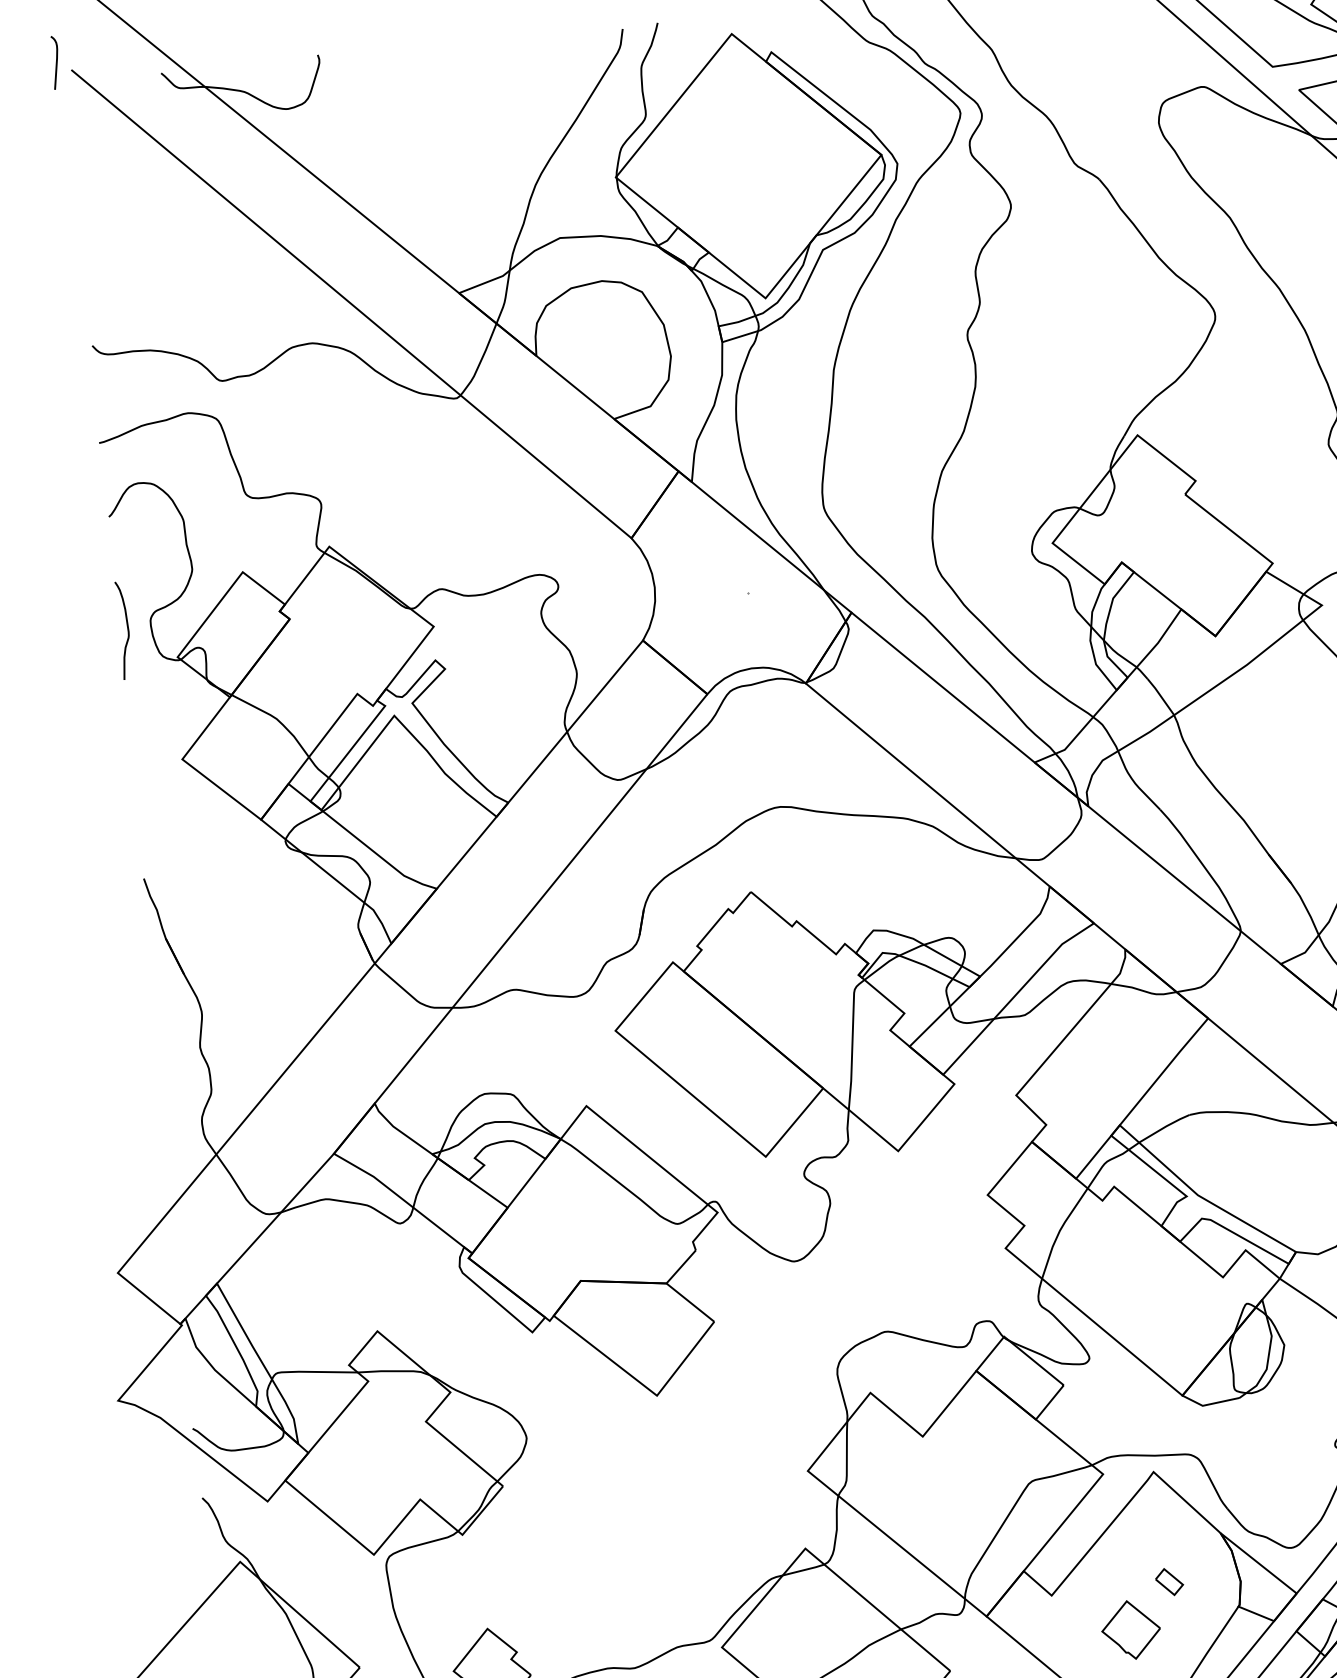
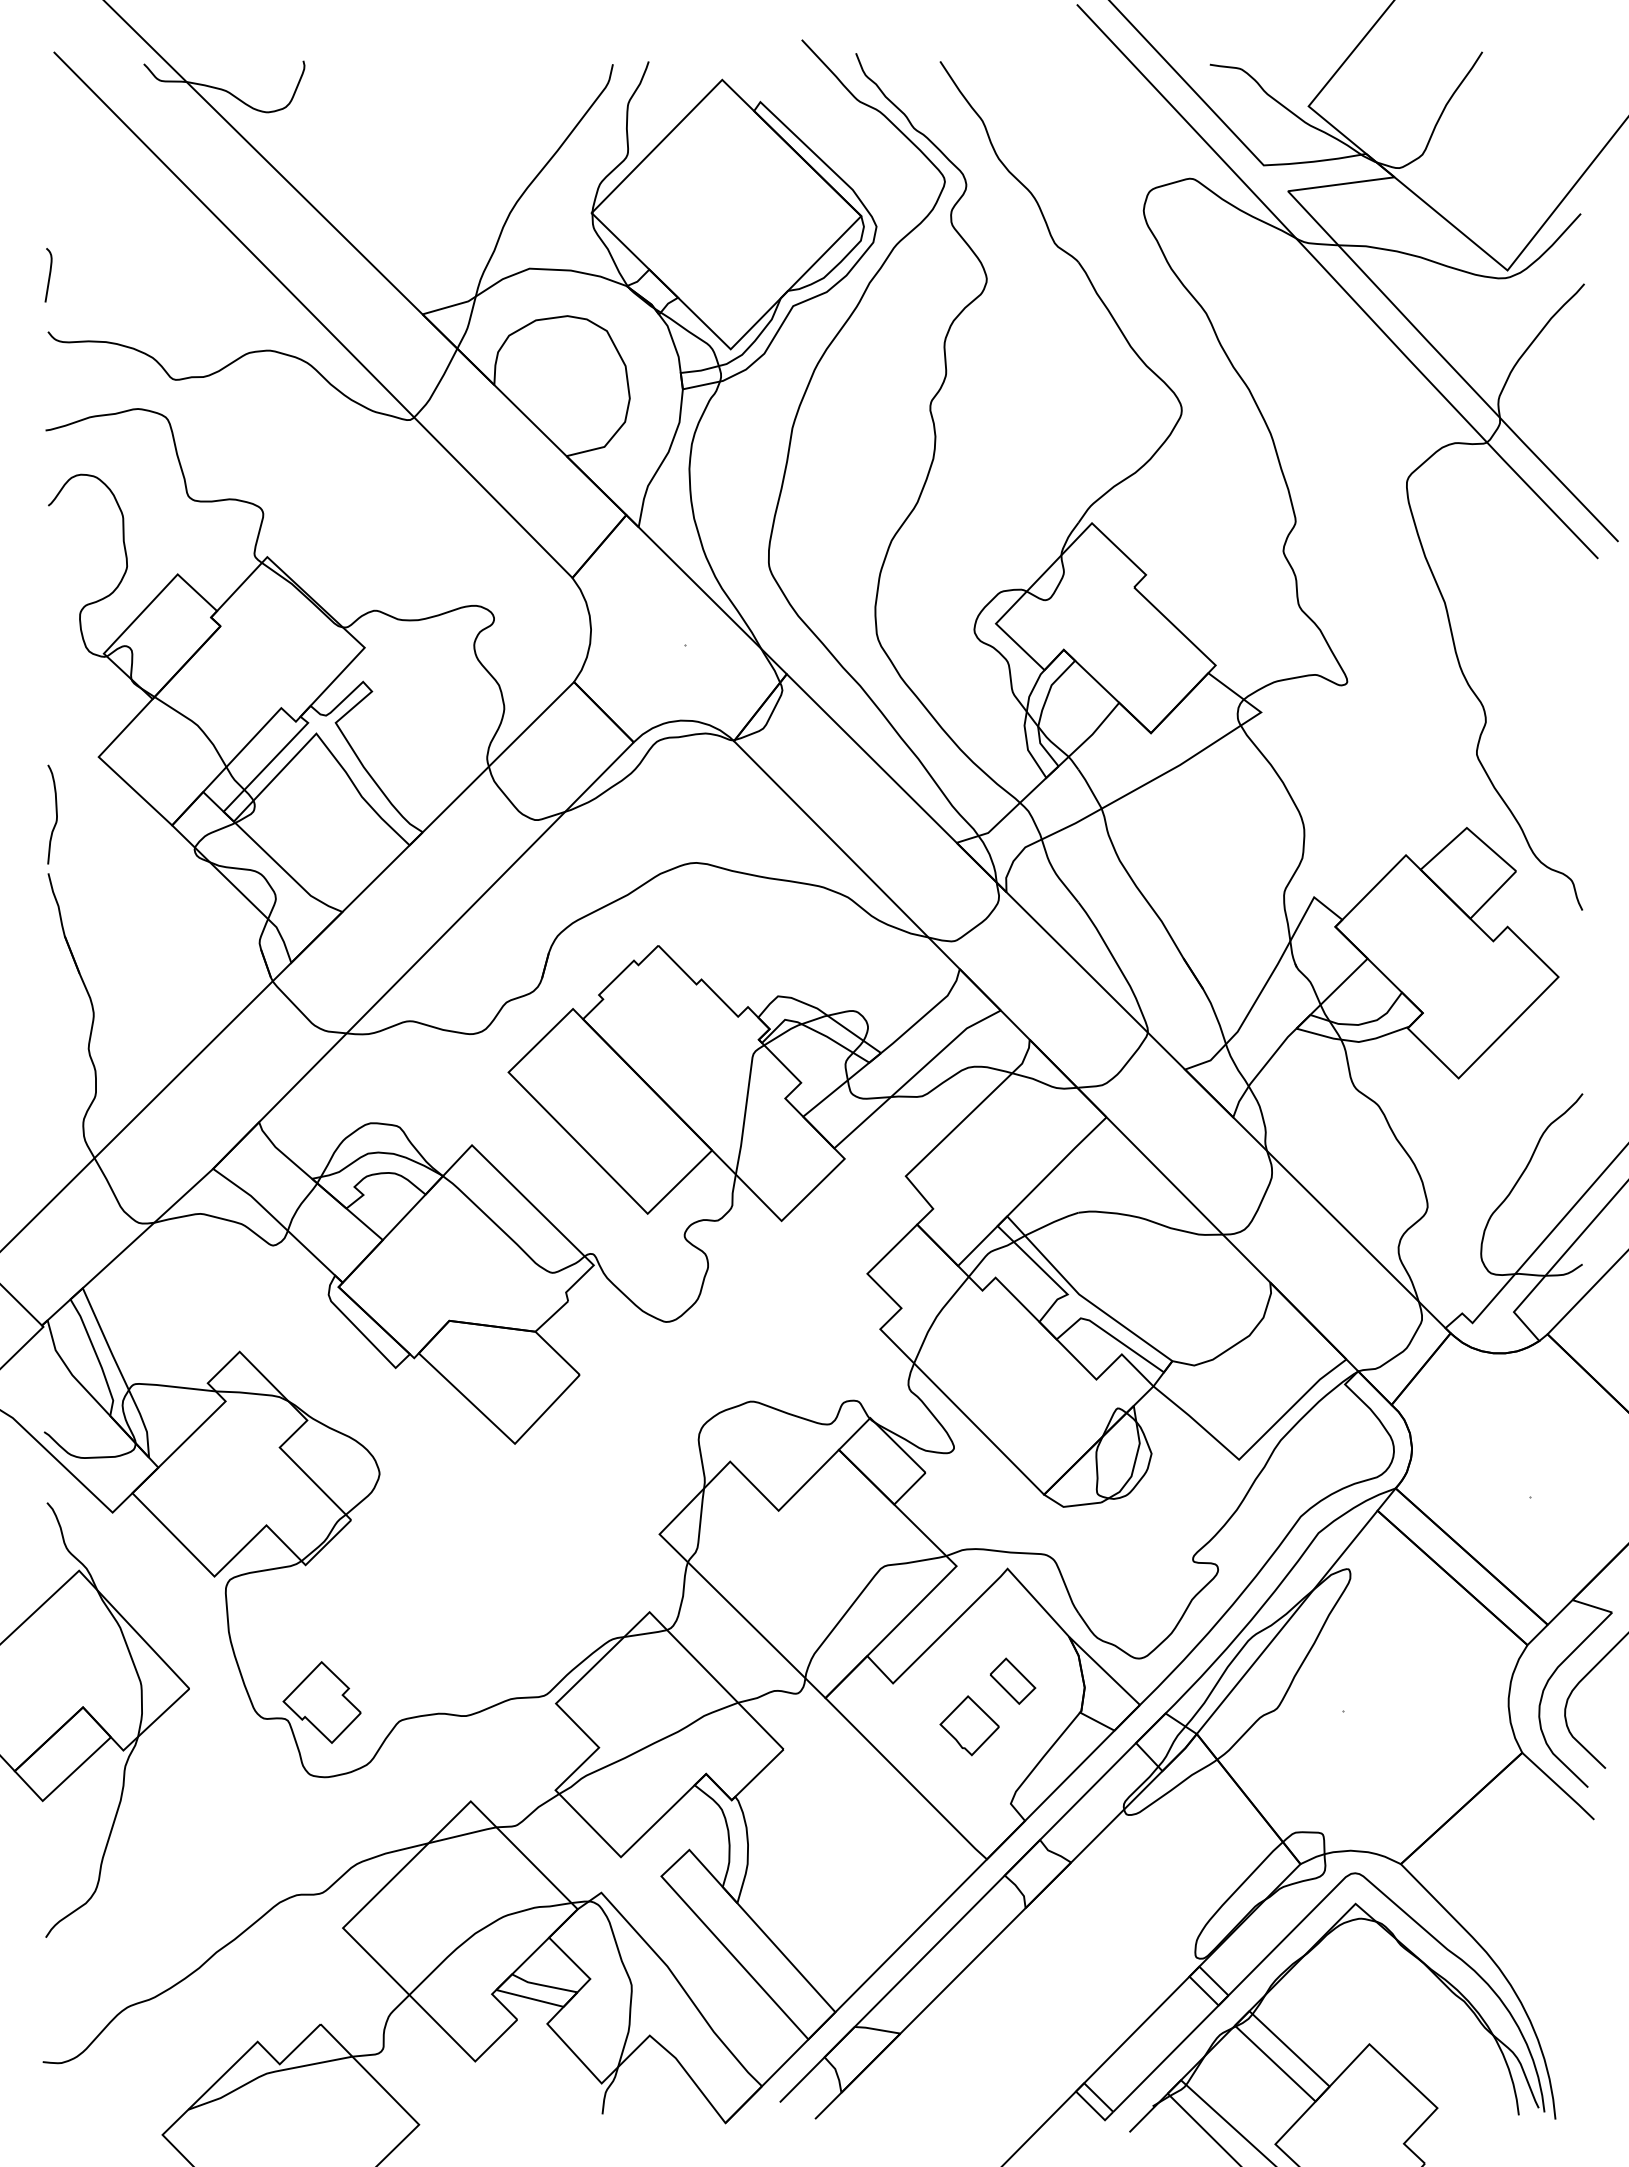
curve: (55, 63) -> (48, 275), moved
curve: (126, 628) -> (55, 812), moved
part: (1168, 1581) -> (1012, 1680), size x1.67

